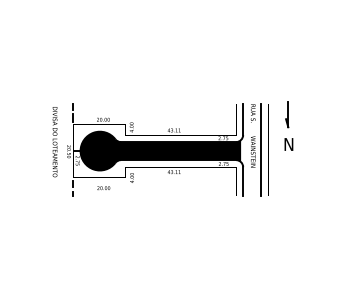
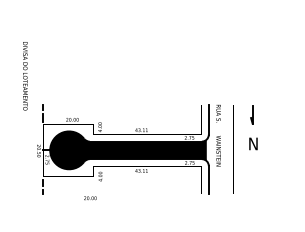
part: (287, 114) -> (252, 114), size x0.7
text: (54, 142) -> (24, 76), moved
line: (261, 150) -> (226, 149), removed
text: (103, 188) -> (90, 198), moved

